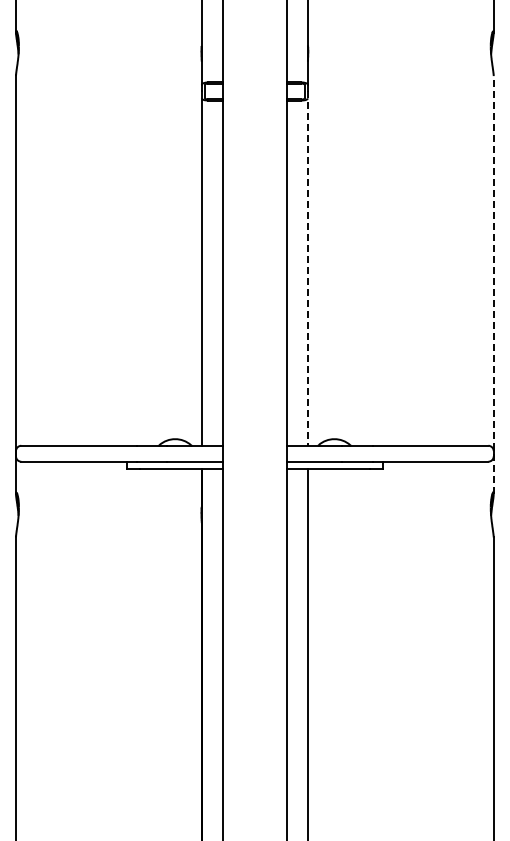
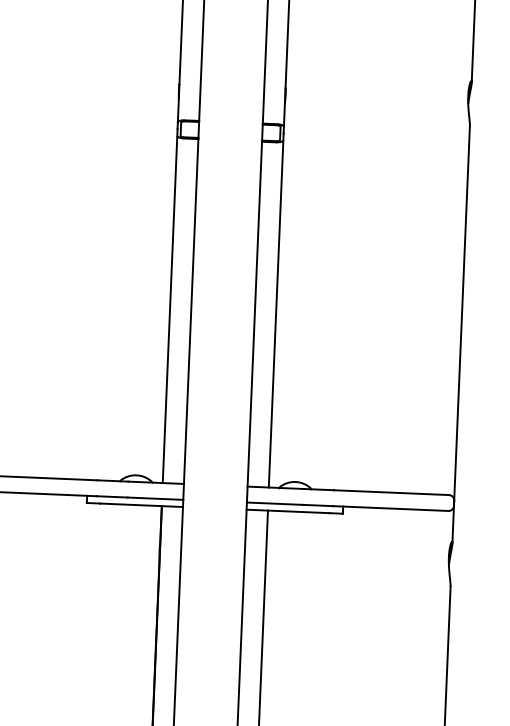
line: (307, 269) -> (275, 311), dashed -> solid
line: (493, 285) -> (460, 335), dashed -> solid

